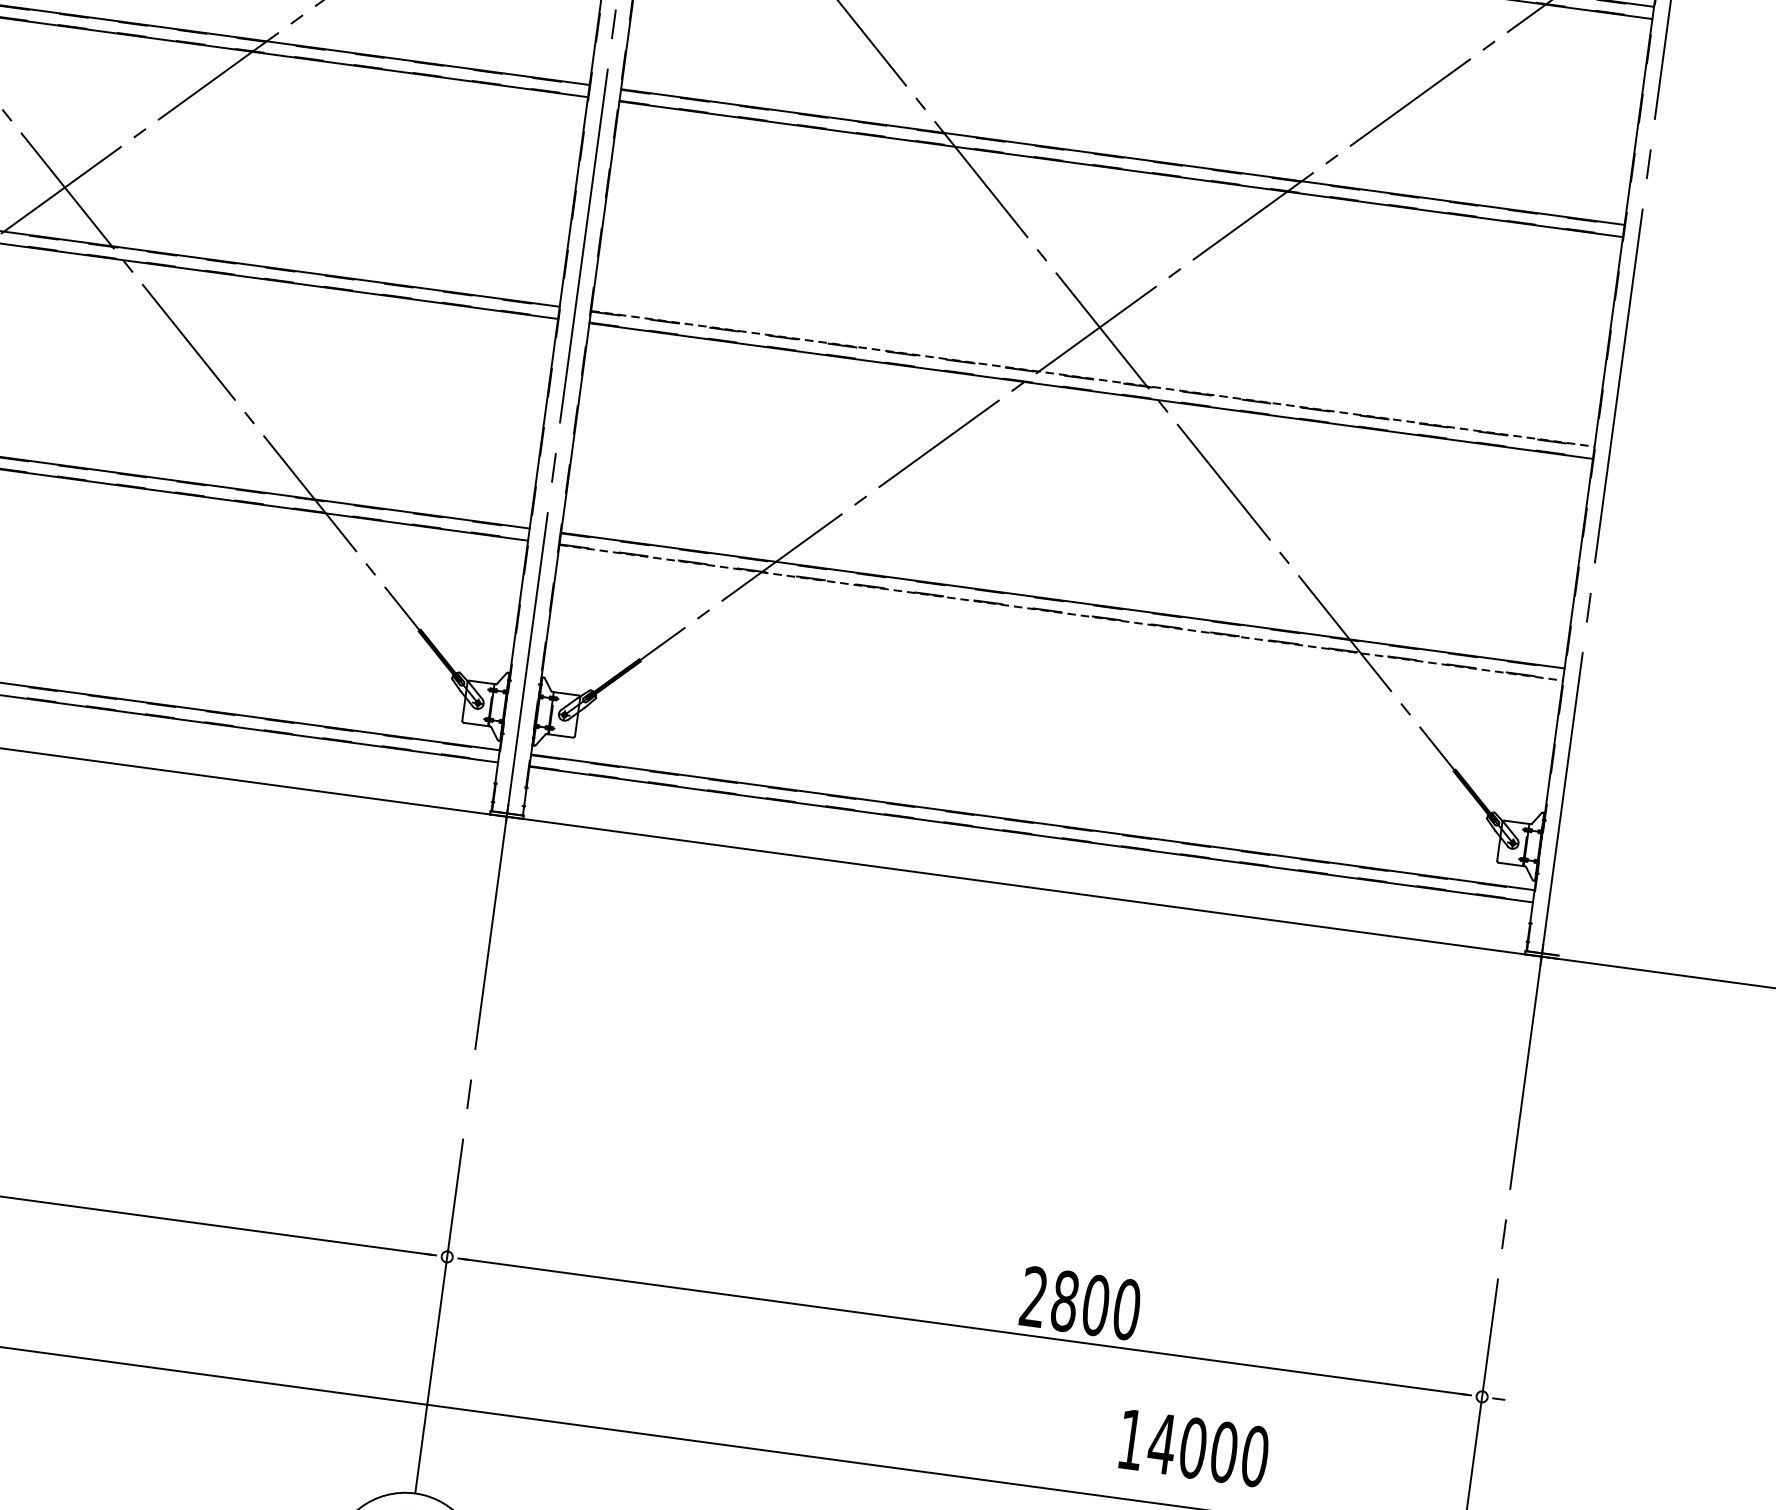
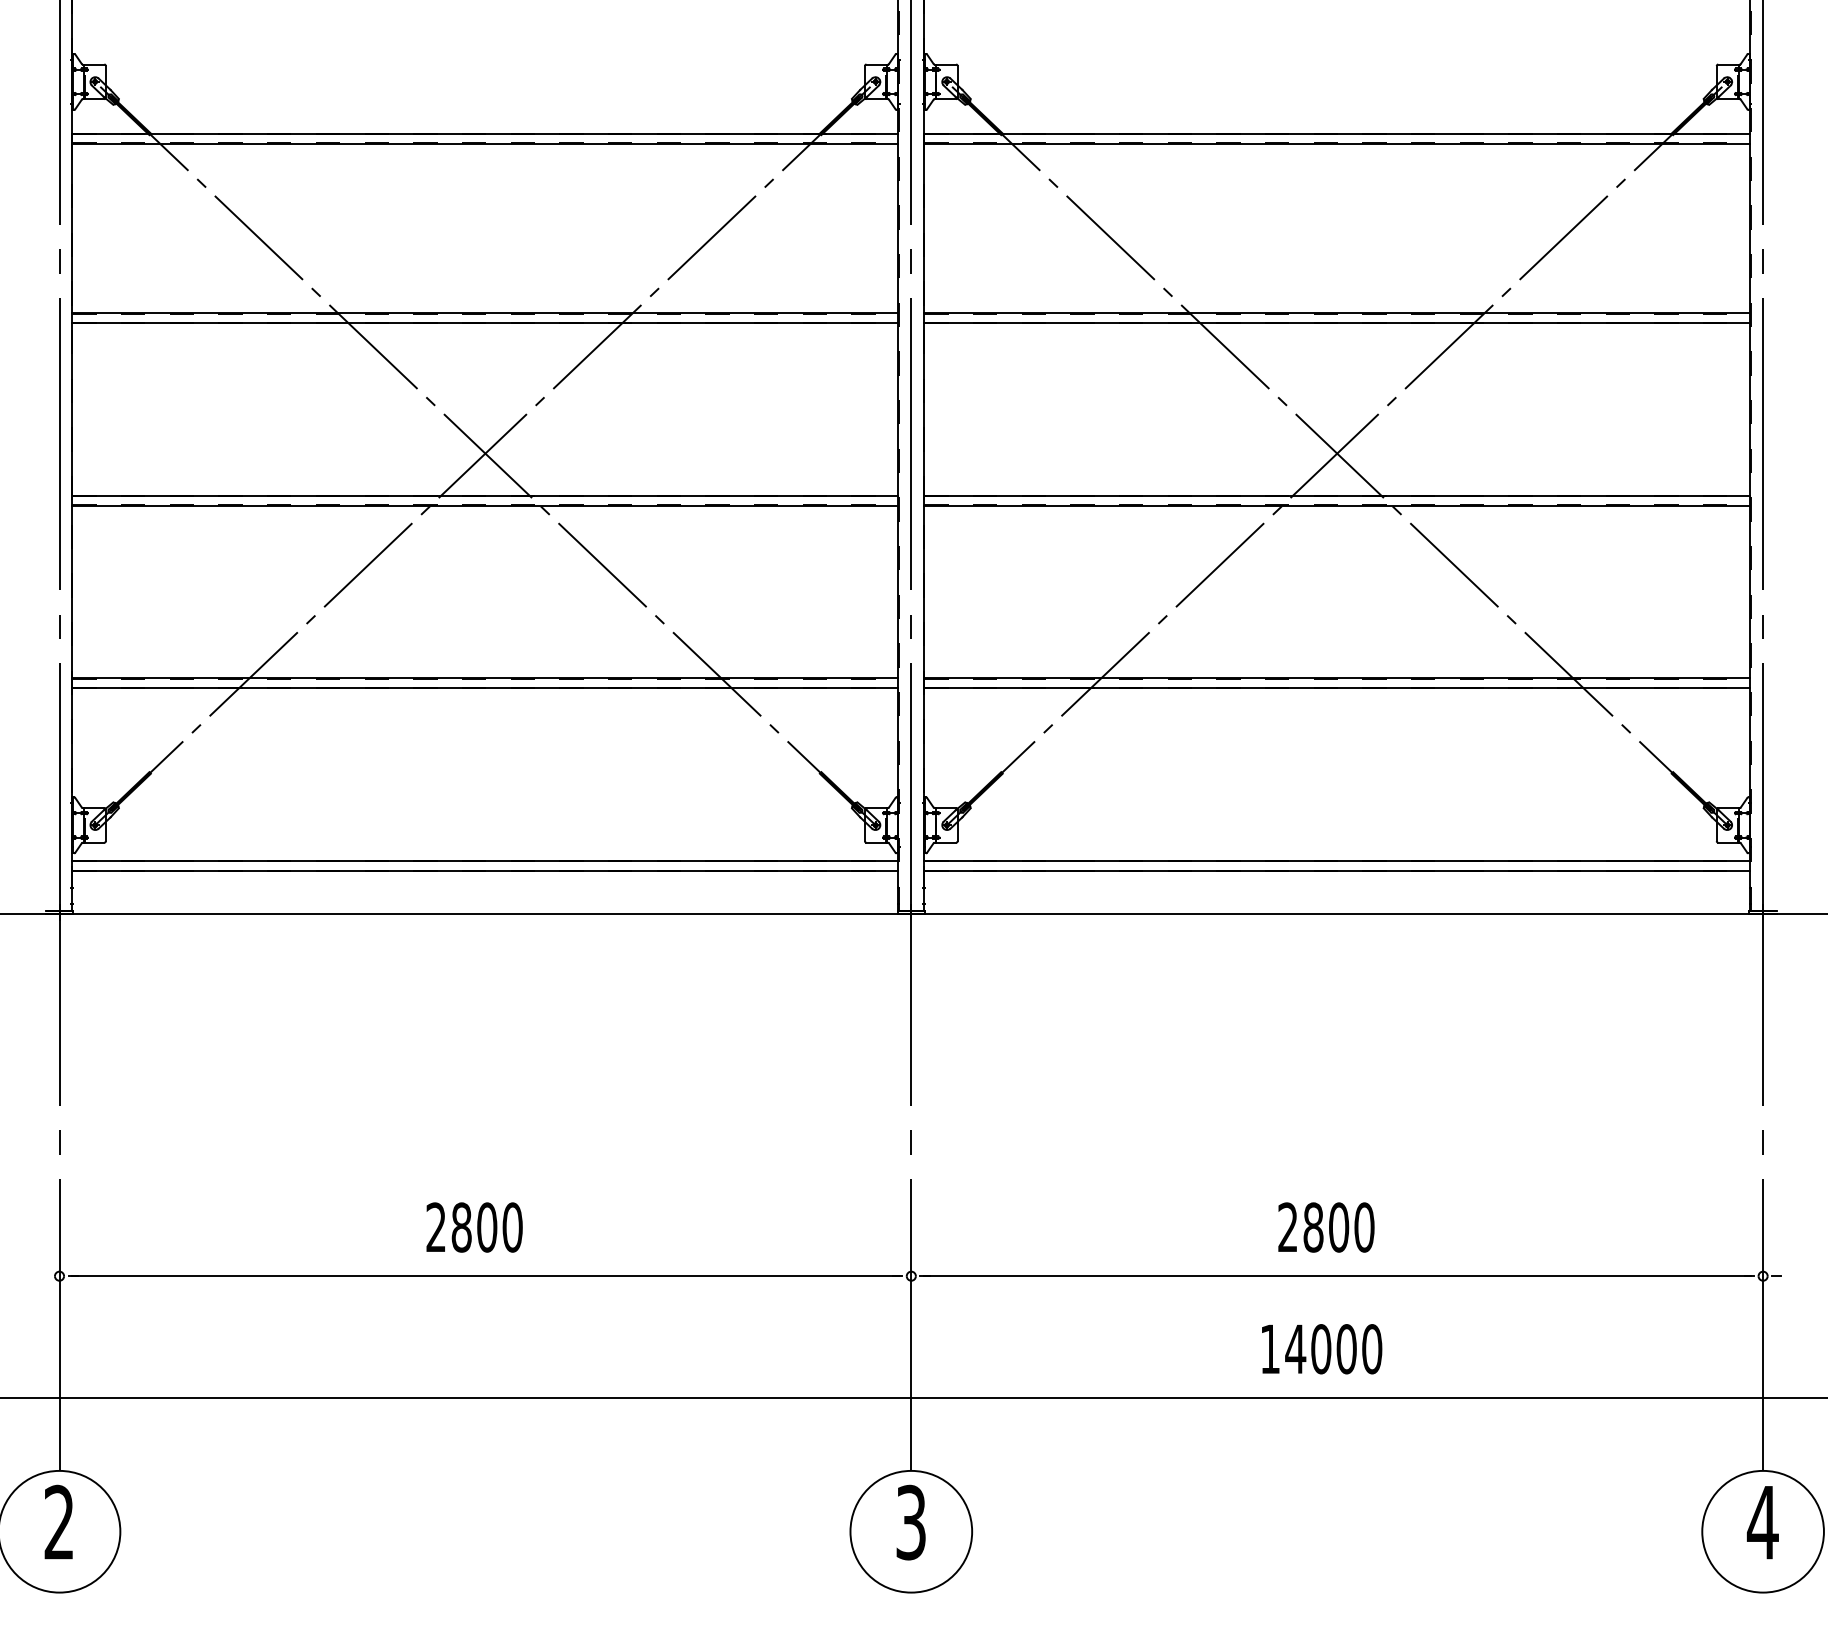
line: (1093, 378) -> (1337, 495), dashed -> solid
line: (1061, 612) -> (1337, 688), dashed -> solid
text: (1080, 1303) -> (1326, 1227), moved
text: (1194, 1448) -> (1322, 1349), moved

